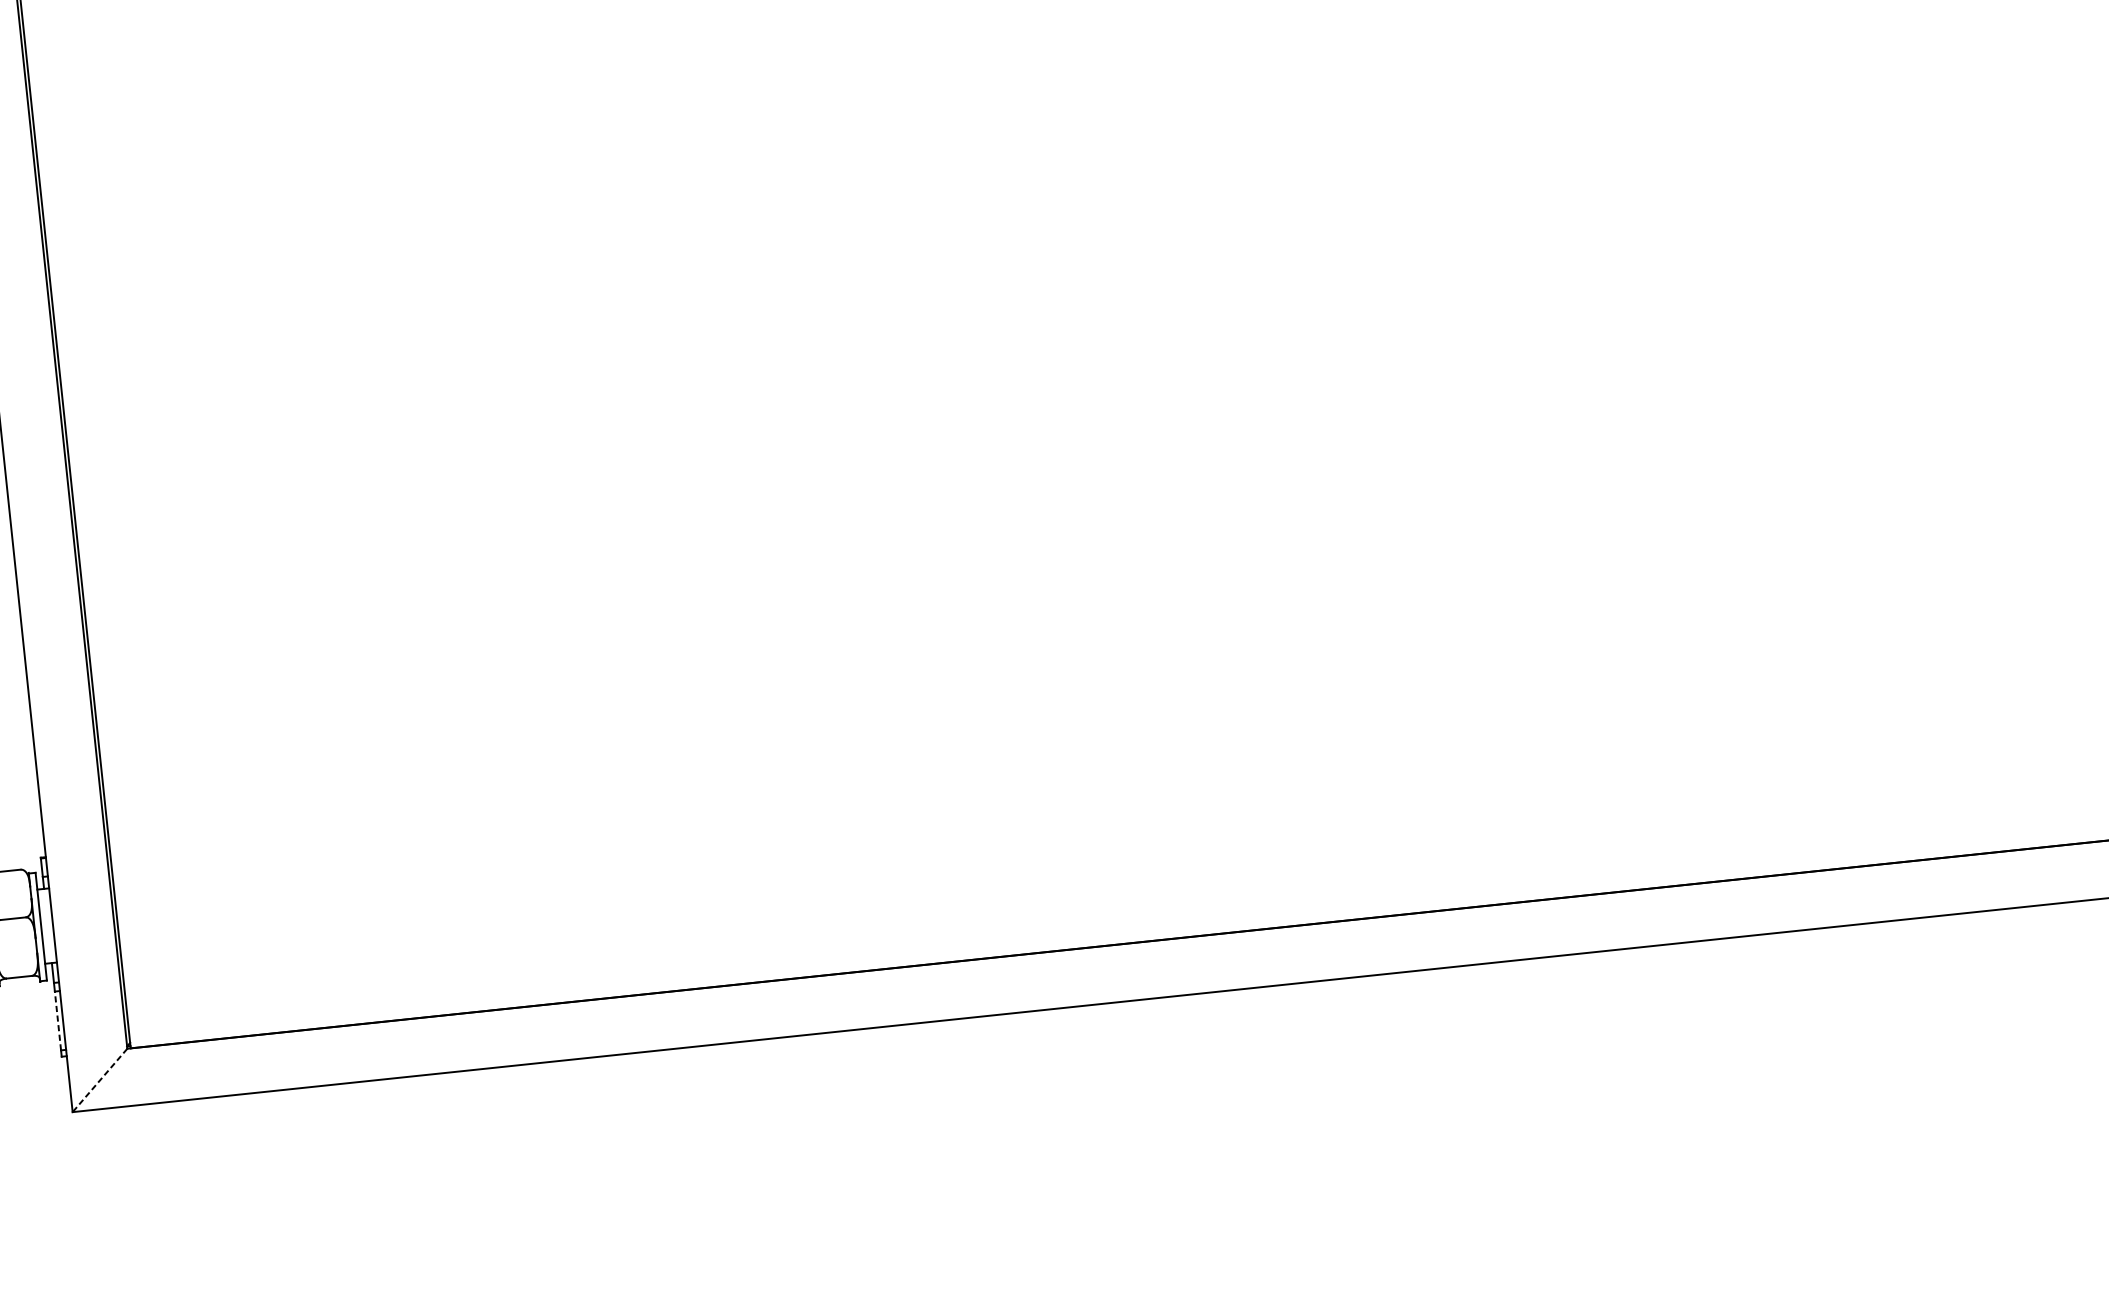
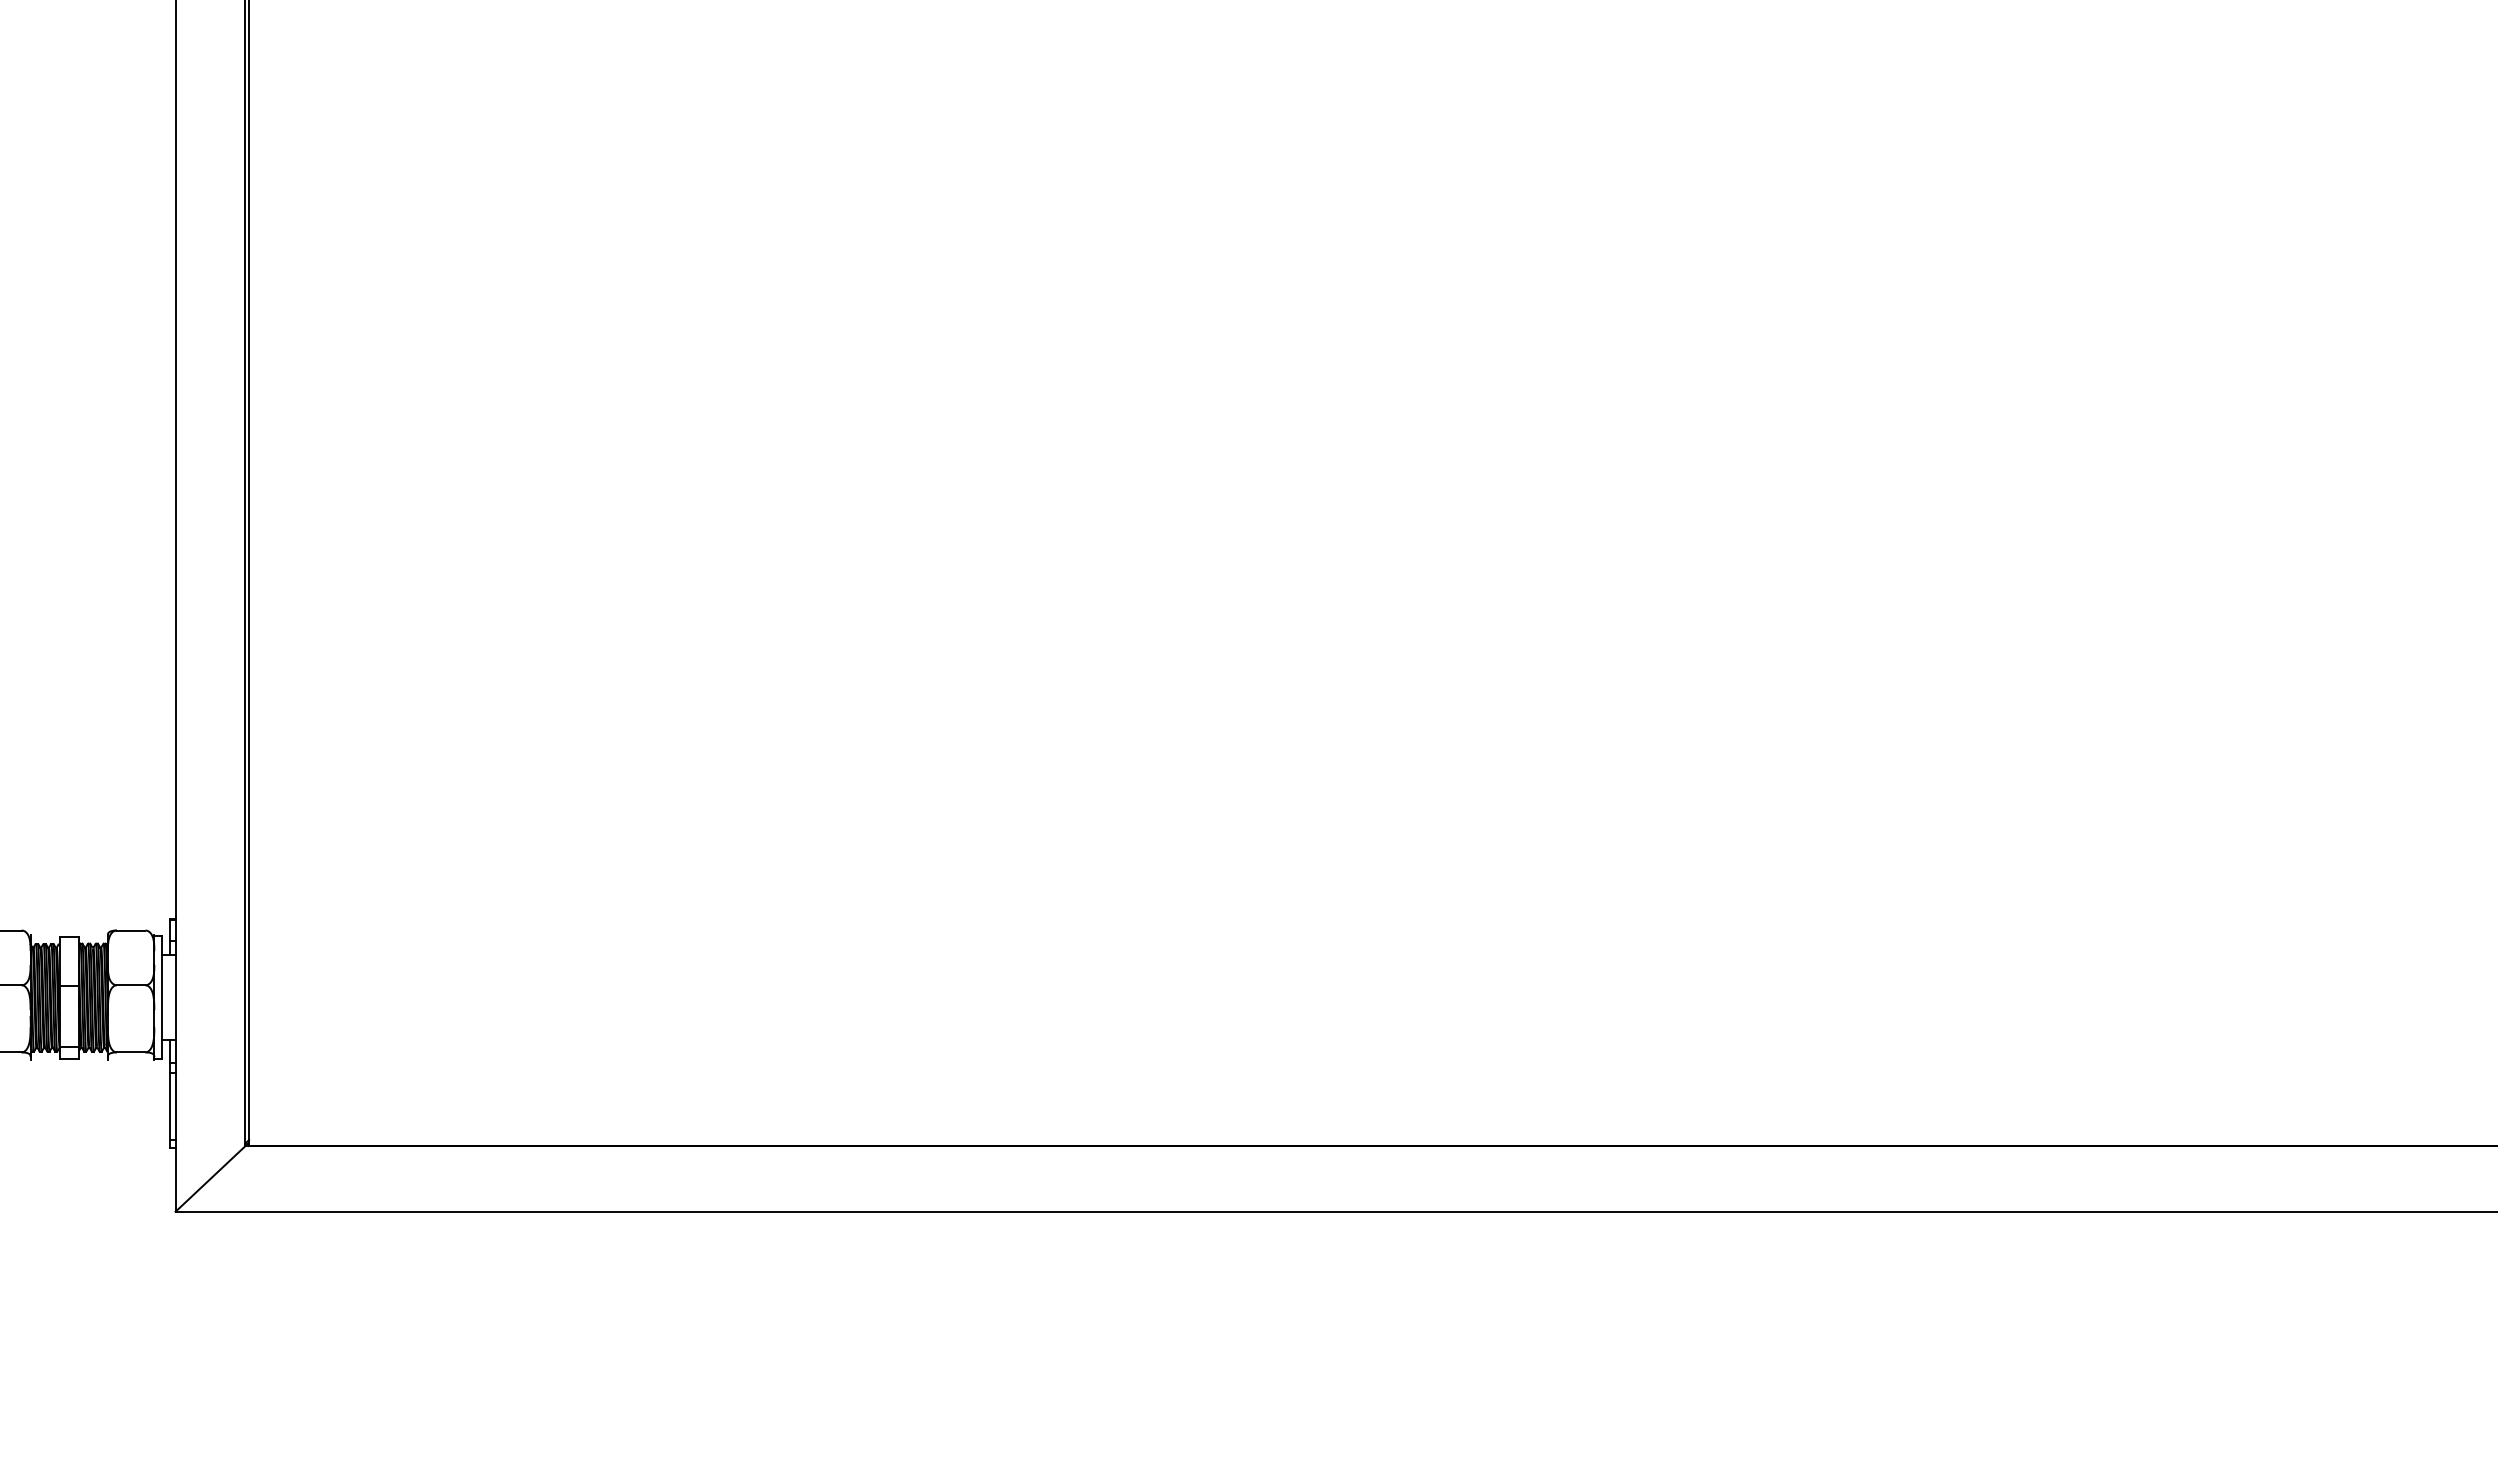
line: (57, 1020) -> (169, 1106), dashed -> solid
line: (100, 1080) -> (210, 1179), dashed -> solid

